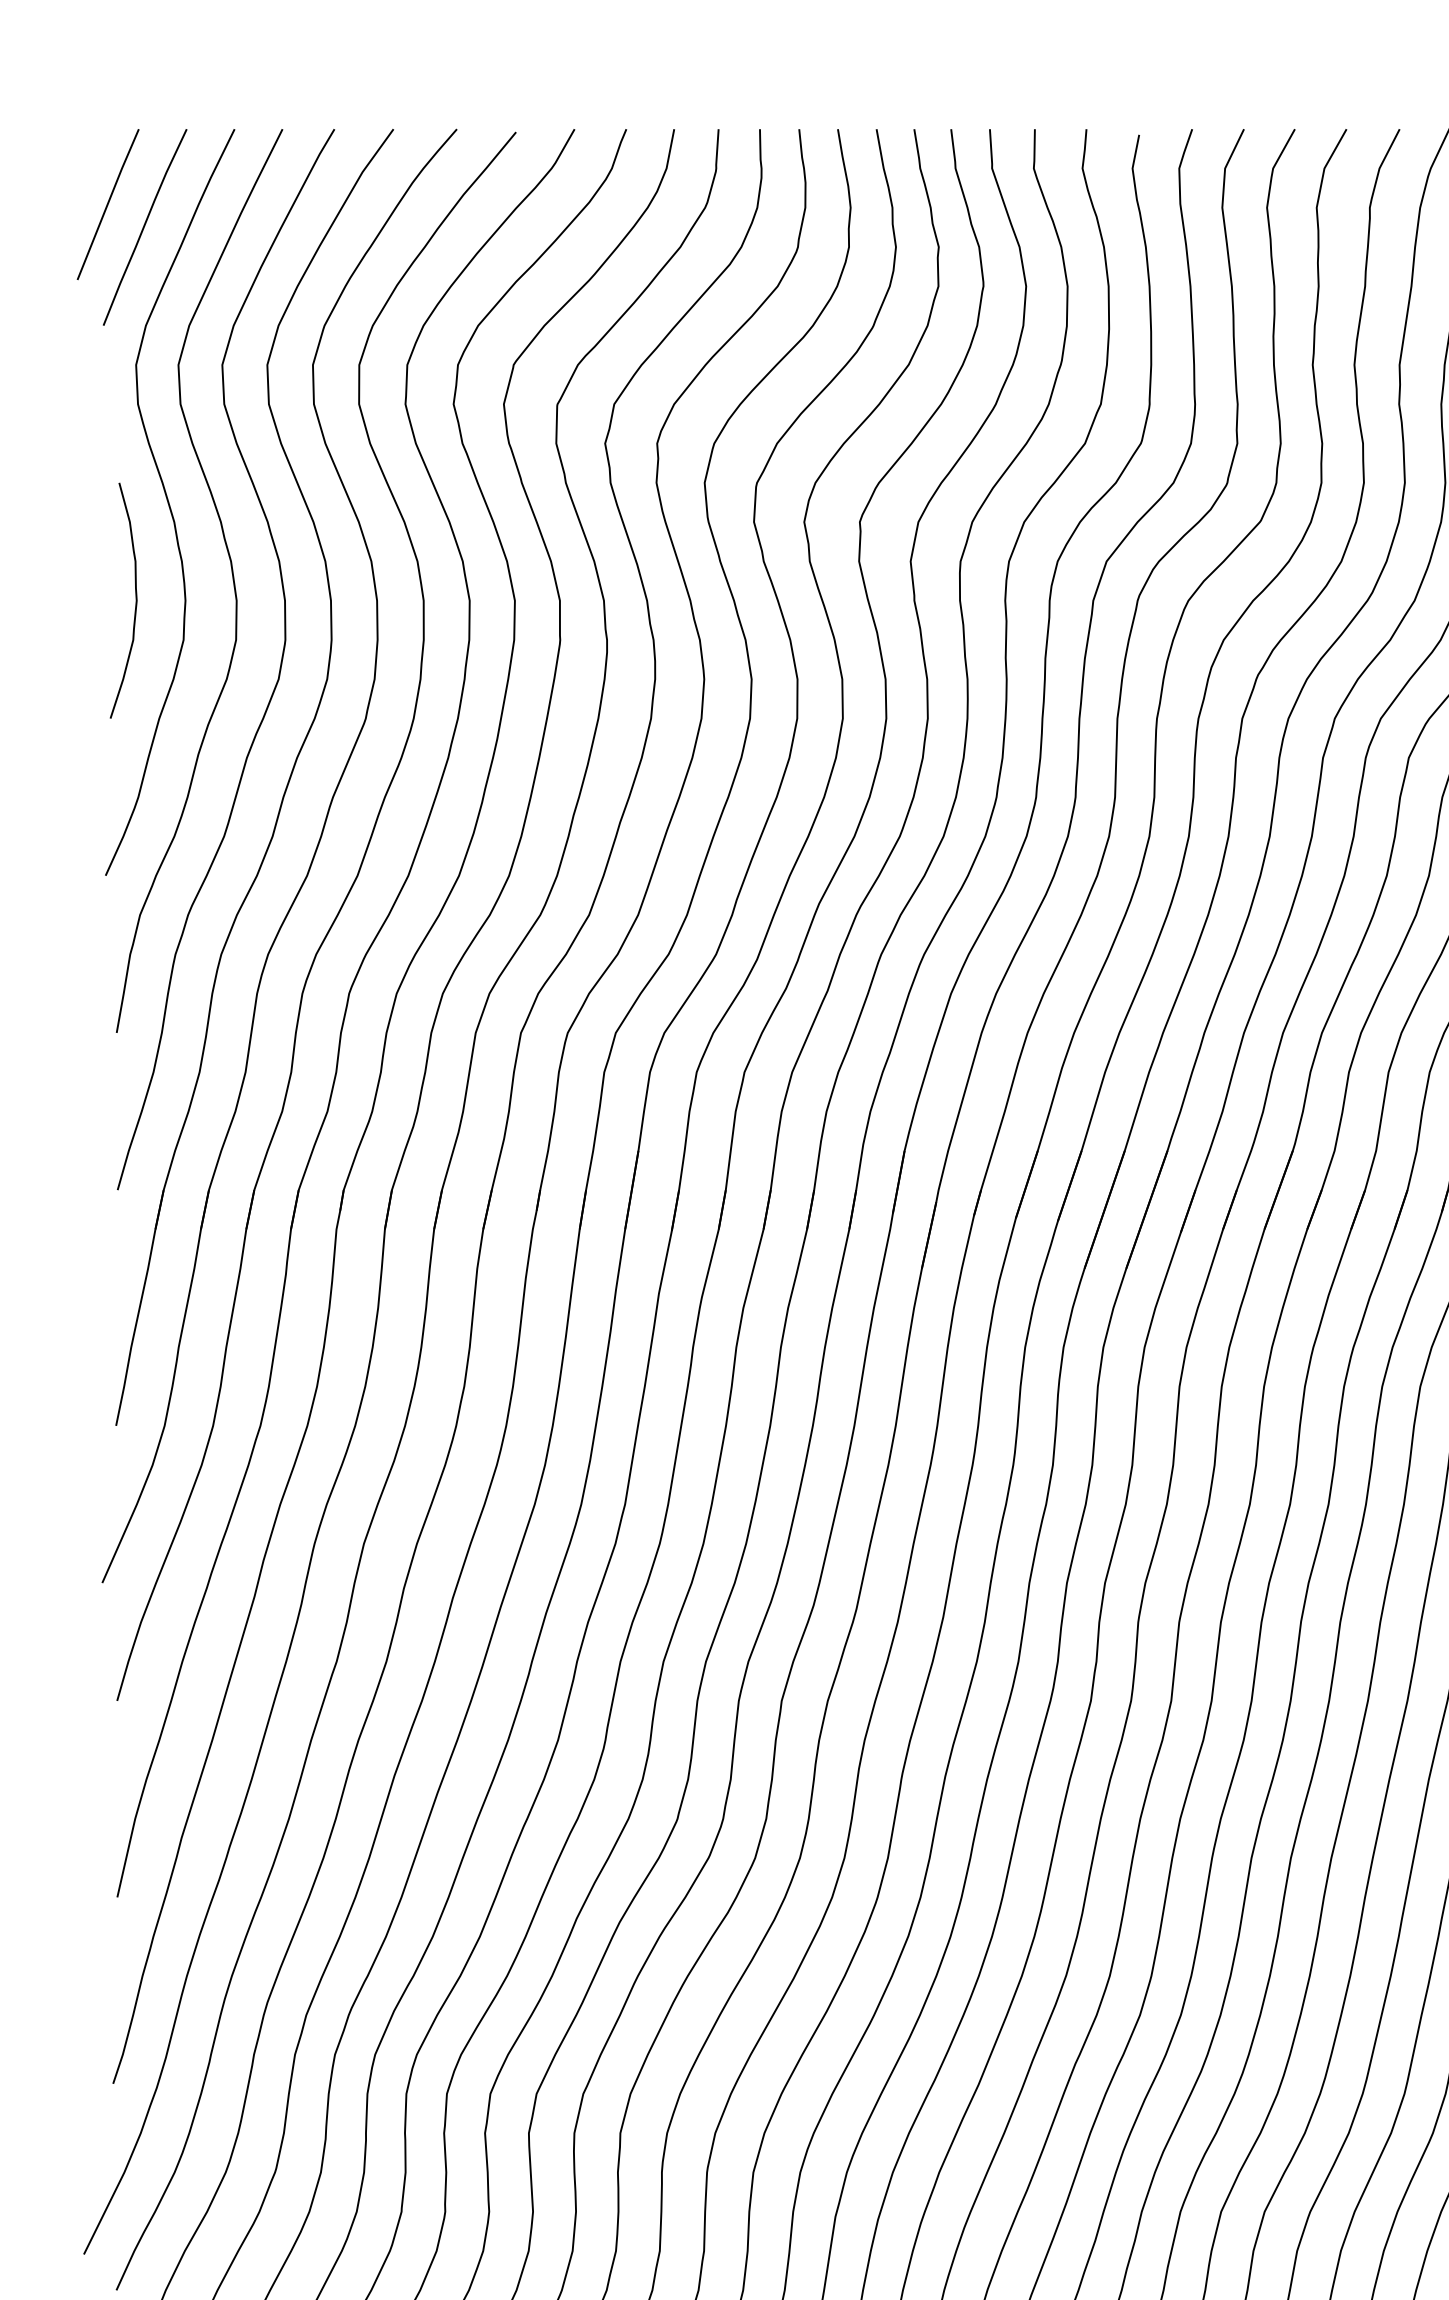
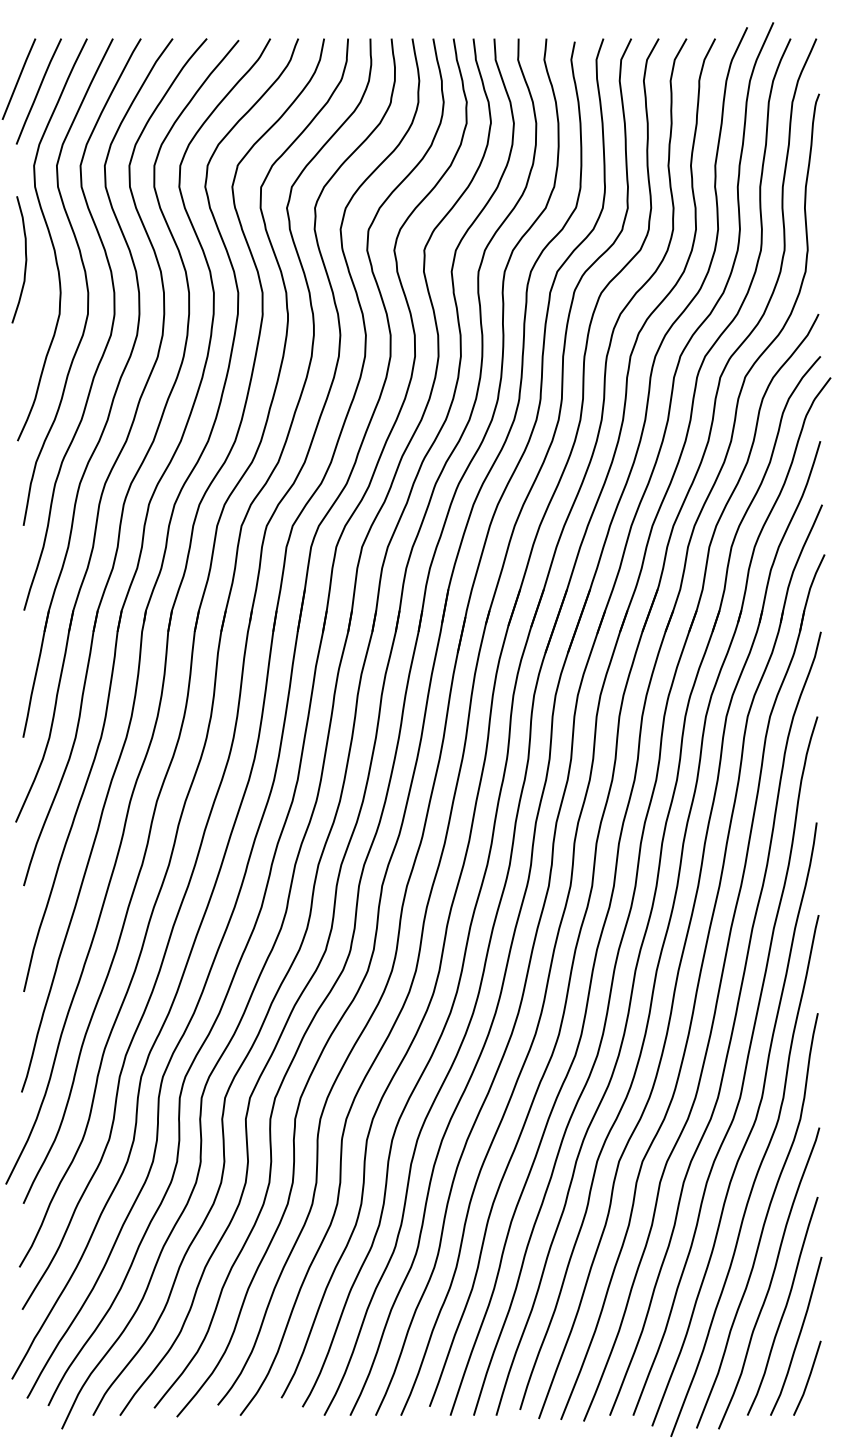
curve: (135, 600) -> (25, 259), moved

